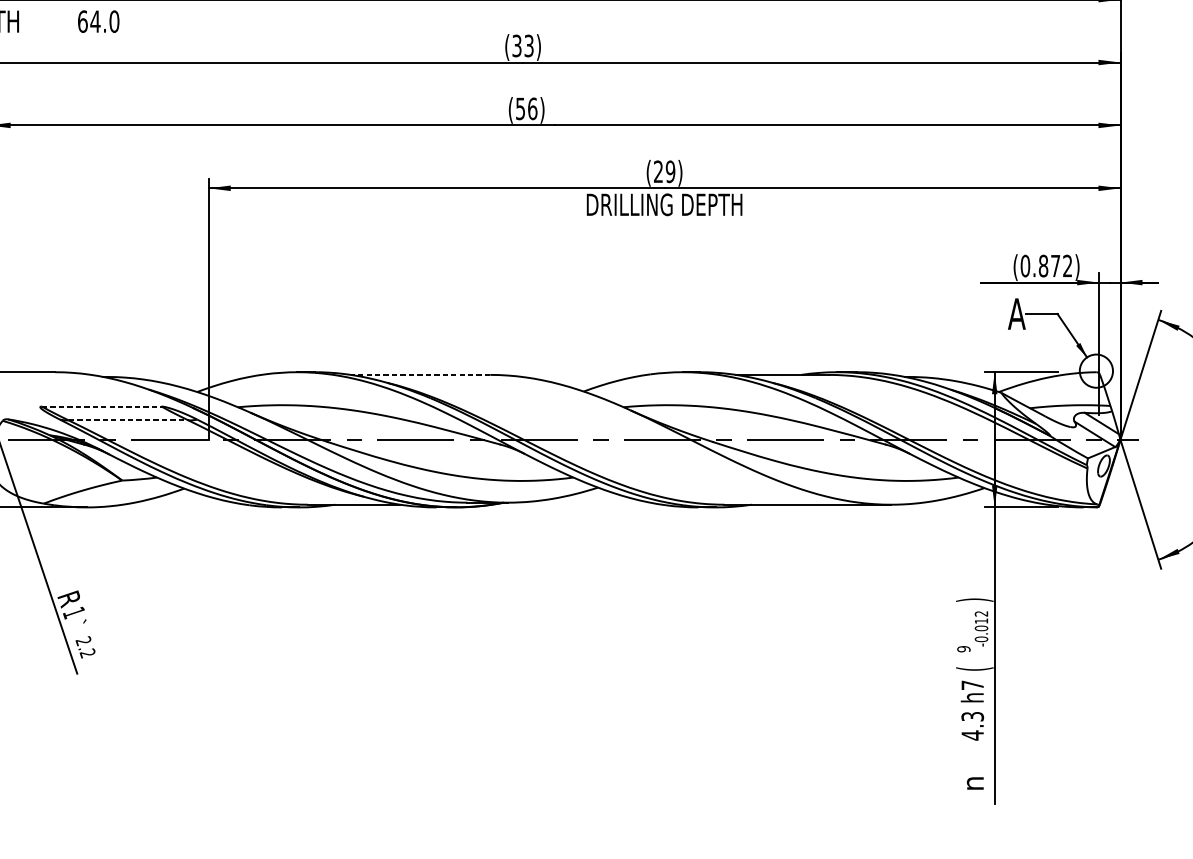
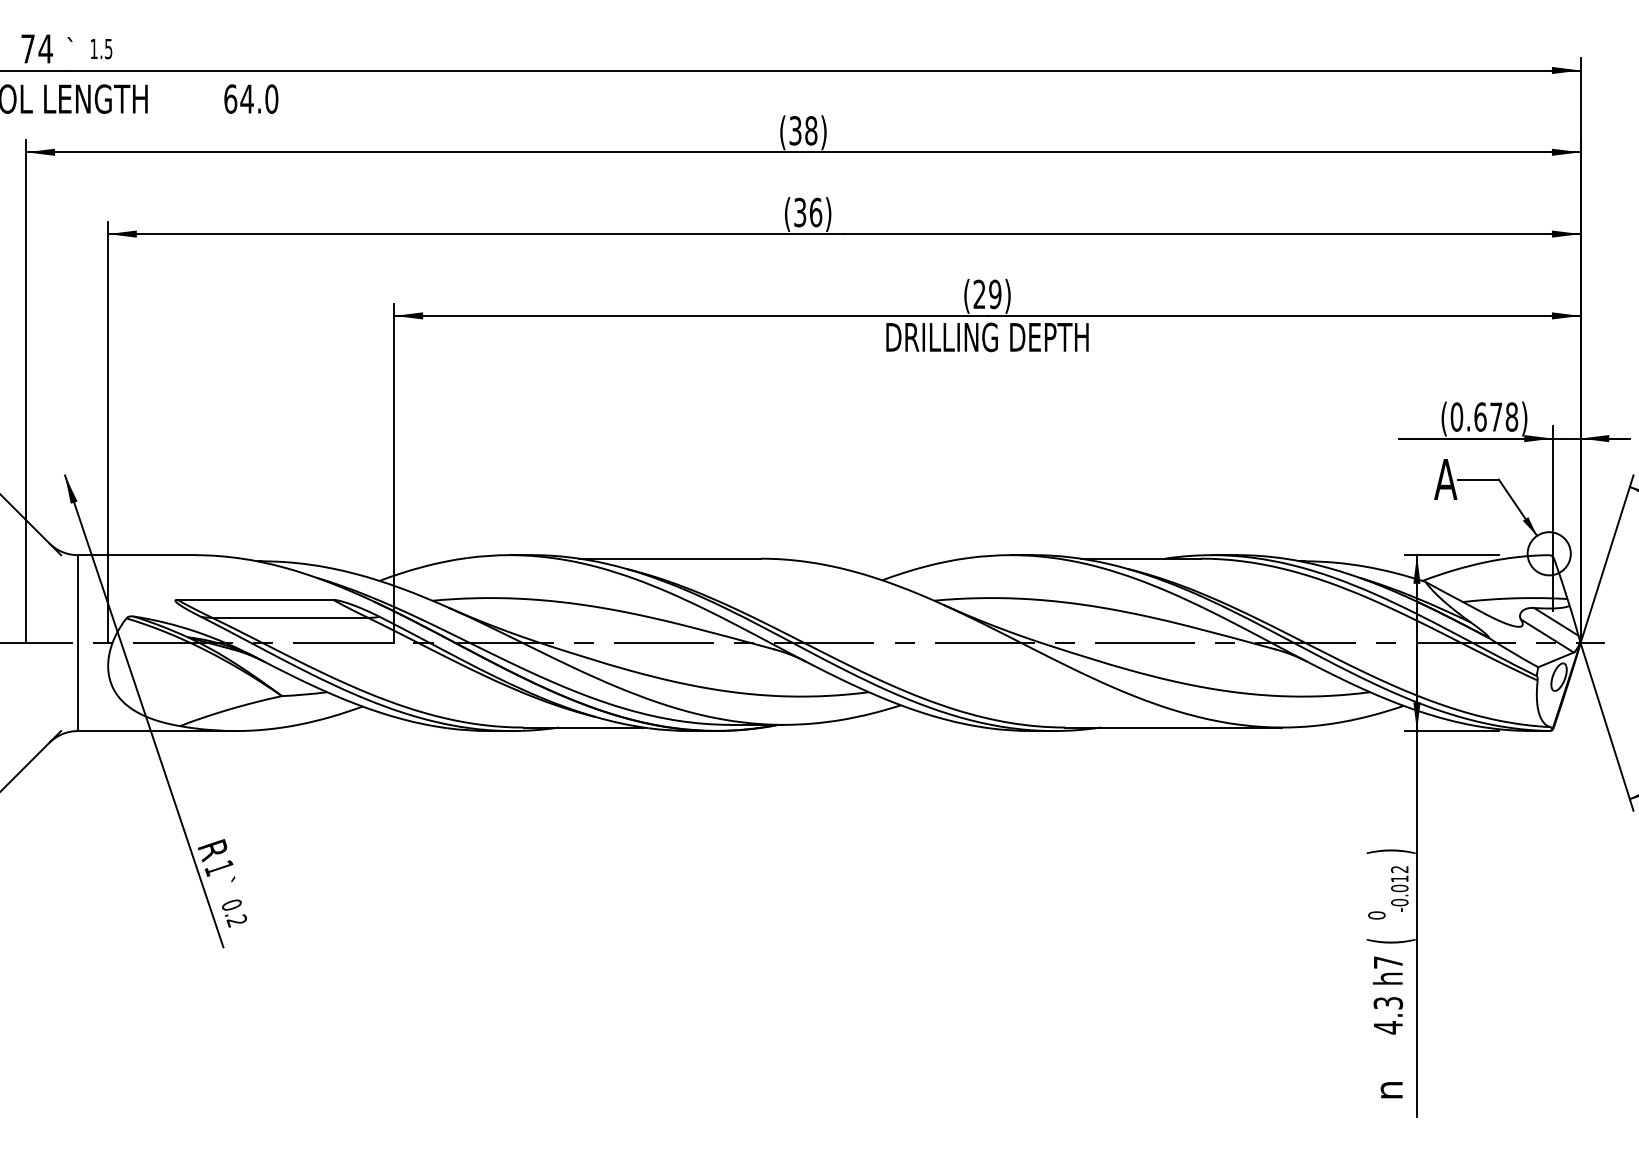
text: (529, 45) -> (811, 130), (33) -> (38)
text: (520, 108) -> (800, 211), (56) -> (36)
text: (1055, 265) -> (1496, 416), (0.872) -> (0.678)
line: (420, 374) -> (670, 558), dashed -> solid
line: (101, 406) -> (255, 599), dashed -> solid
line: (128, 420) -> (290, 617), dashed -> solid
text: (83, 640) -> (231, 904), 2.2 -> 0.2
text: (963, 649) -> (1376, 915), 9 -> 0

